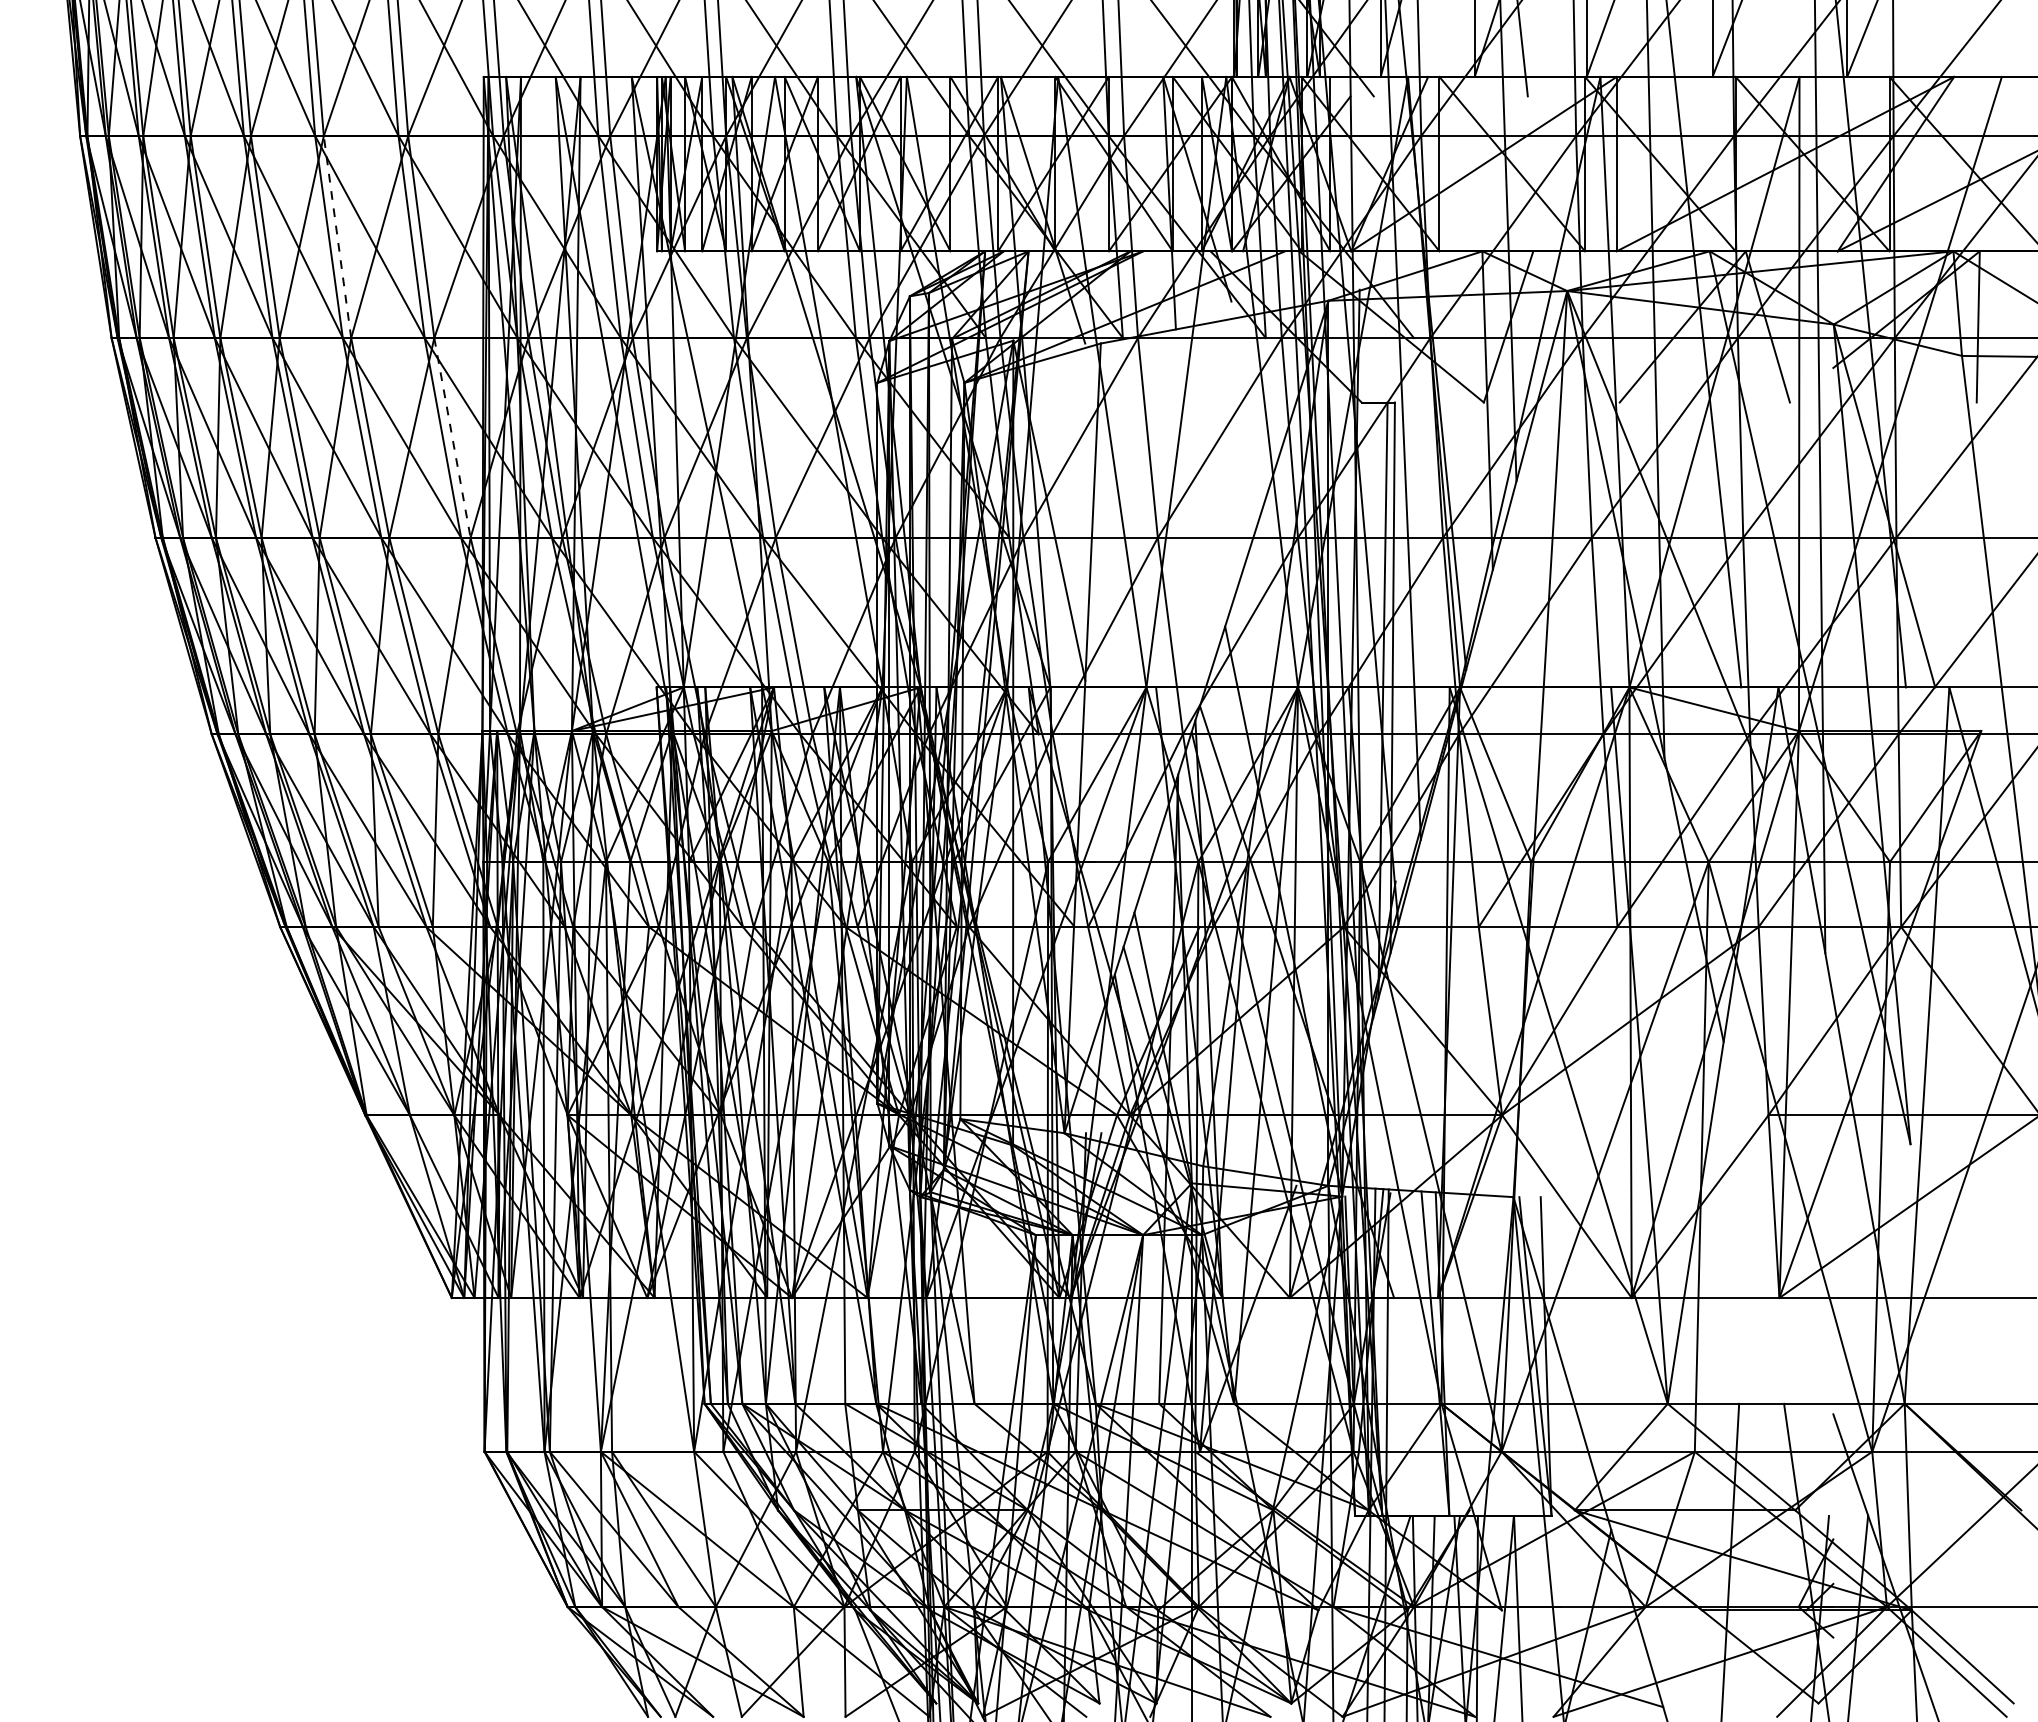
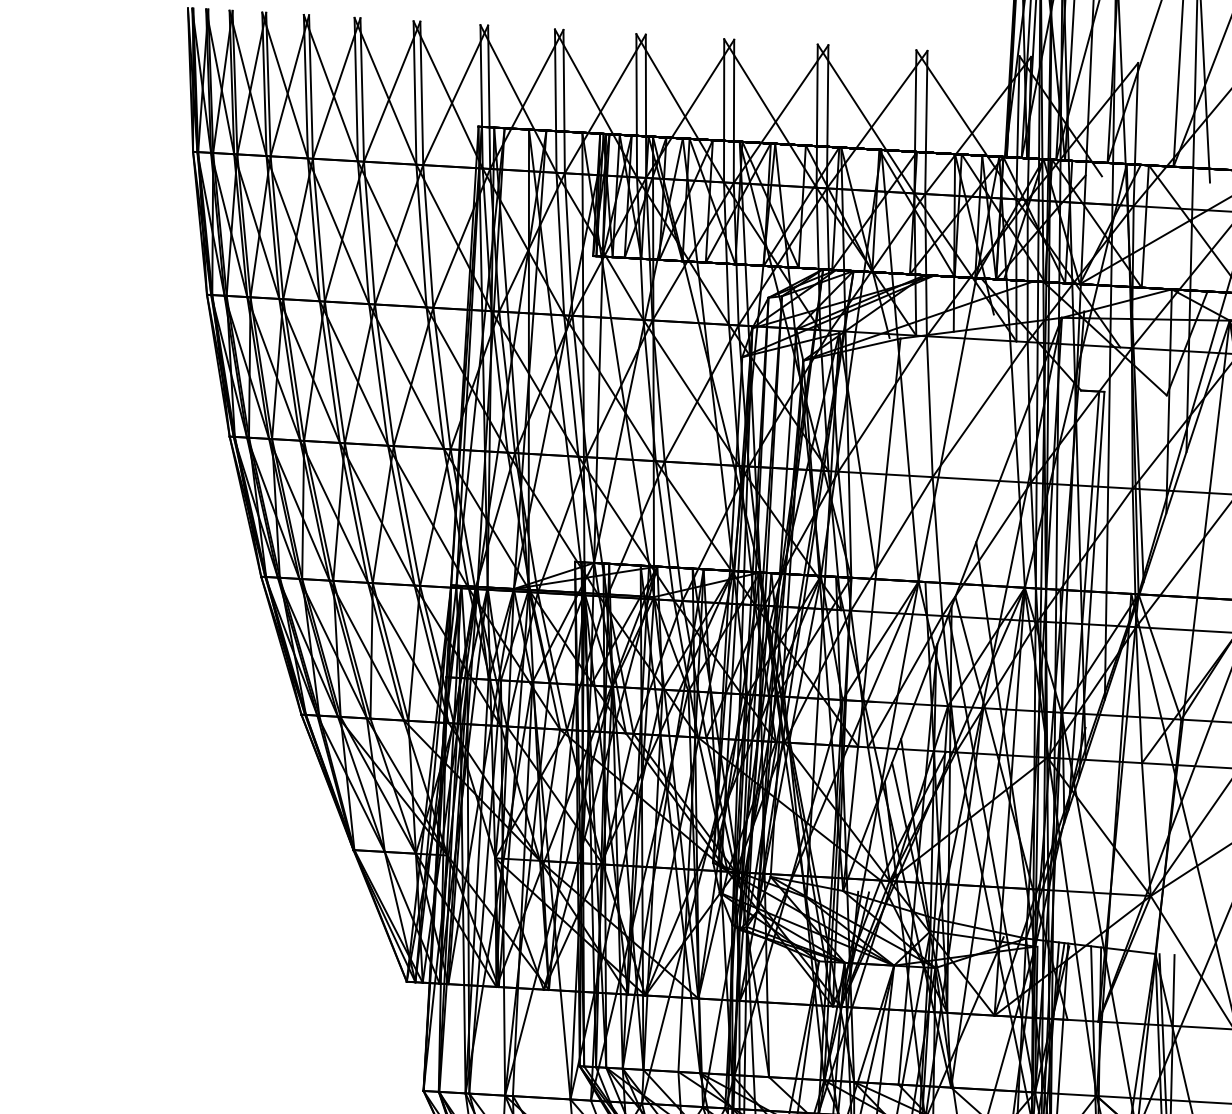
line: (337, 237) -> (369, 233), dashed -> solid
line: (452, 438) -> (442, 379), dashed -> solid

